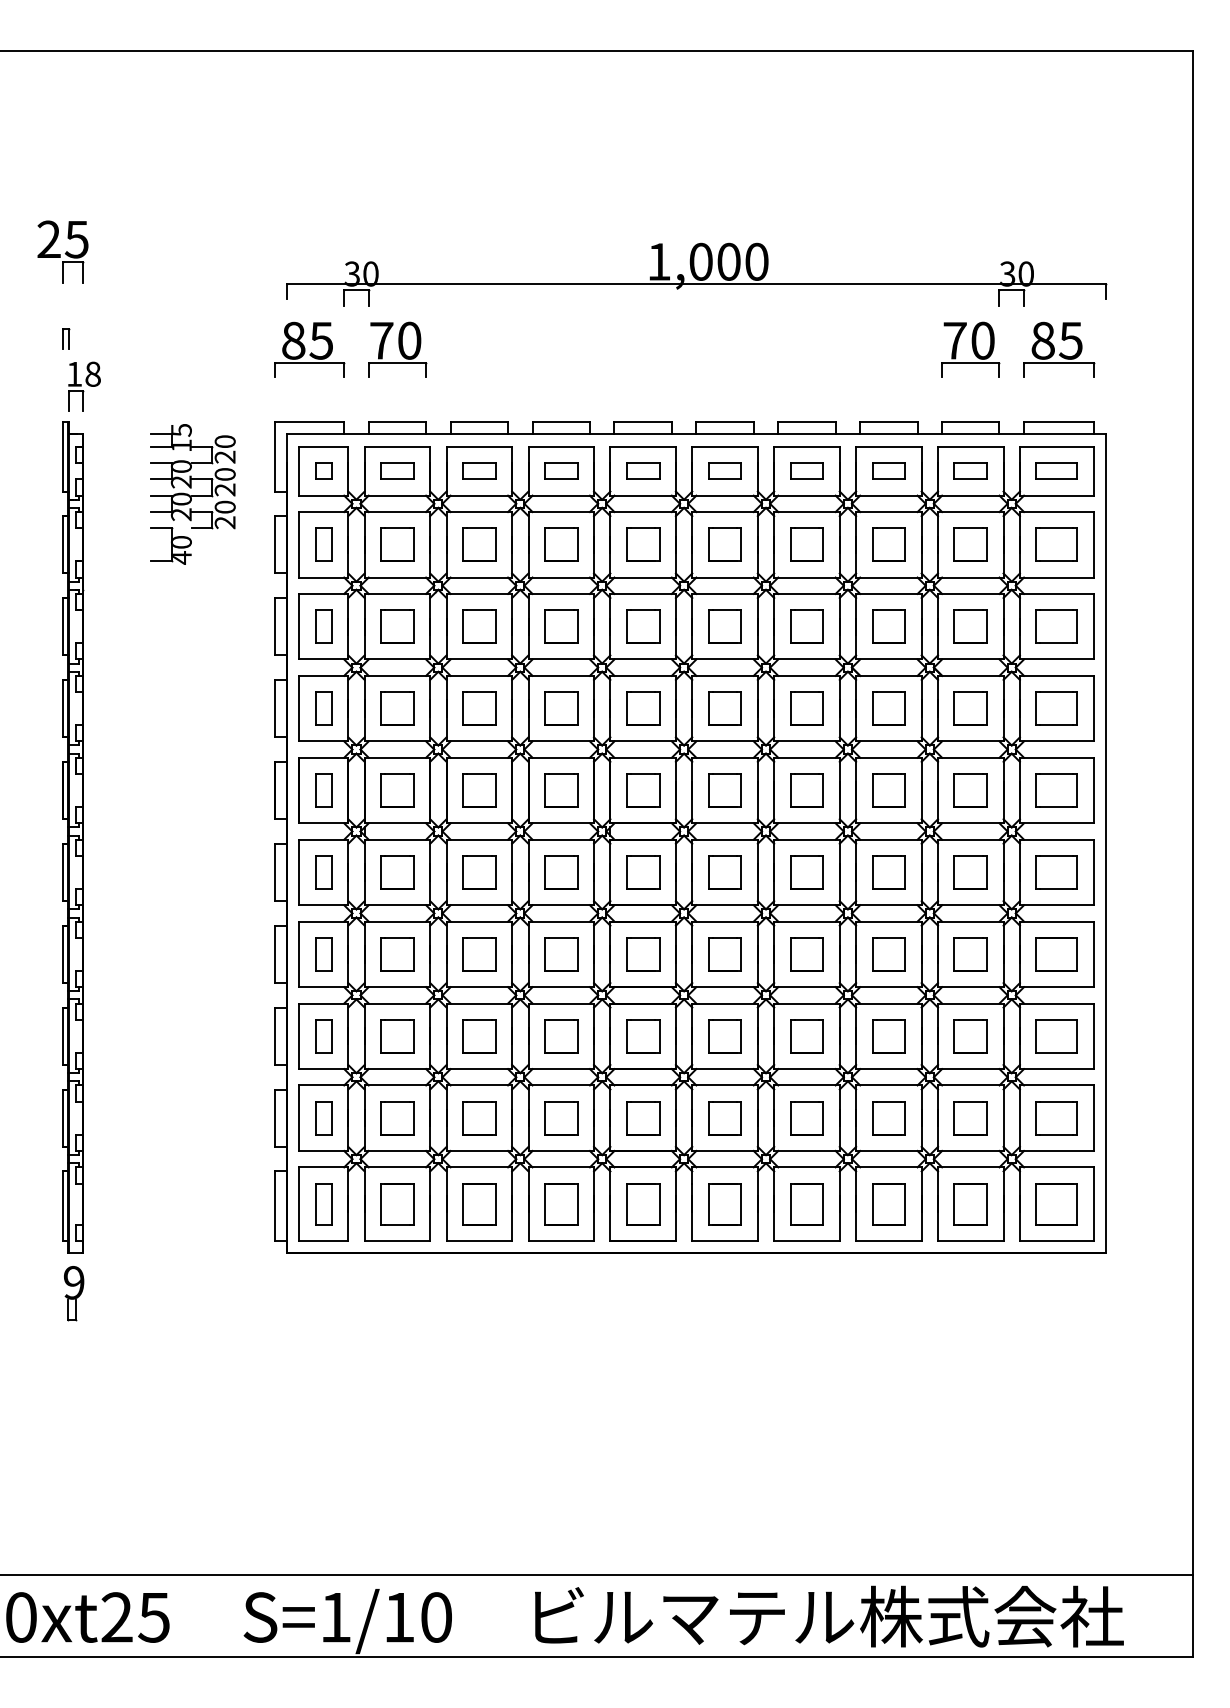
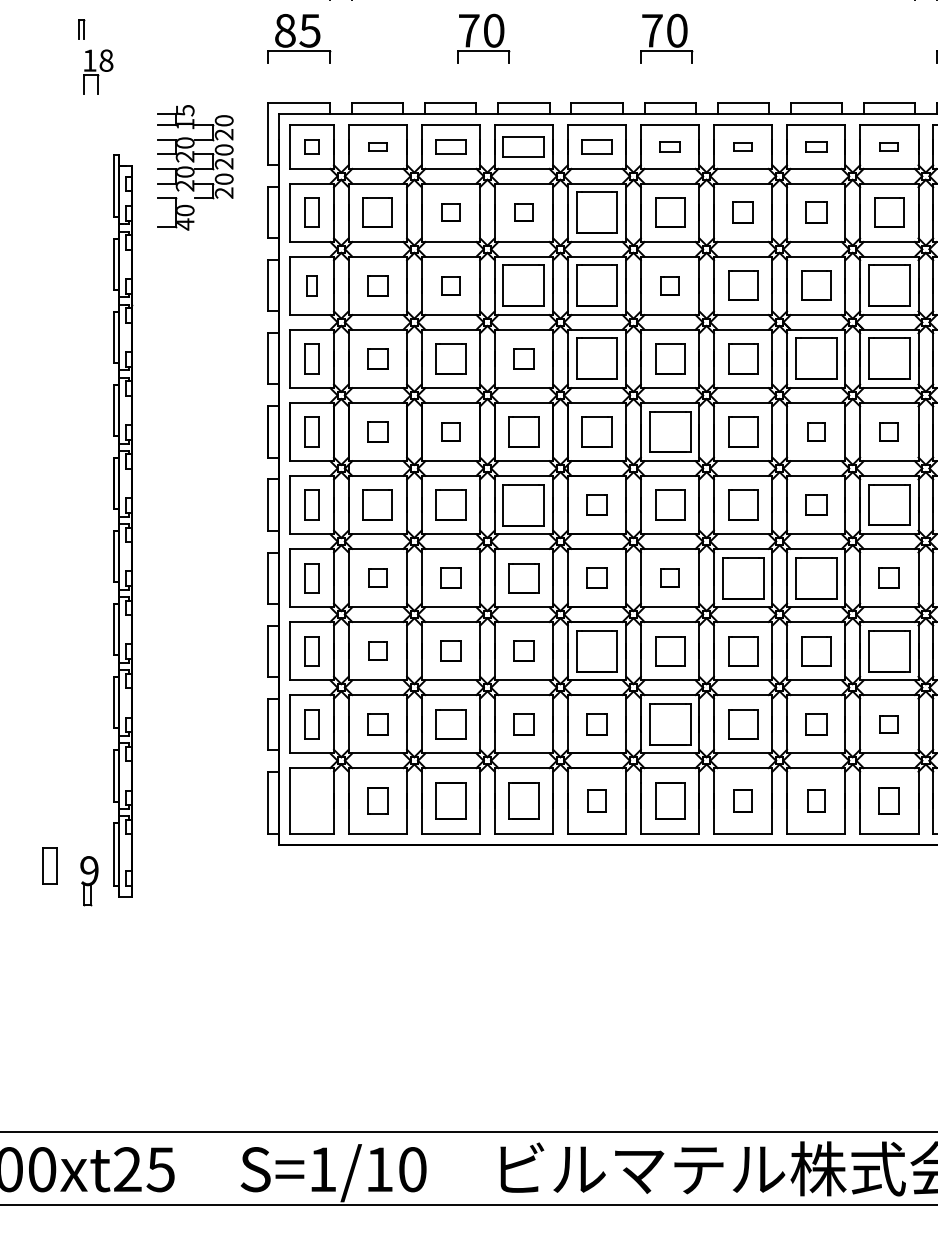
part: (397, 349) -> (483, 38), moved
part: (970, 349) -> (666, 38), moved
part: (397, 470) -> (377, 146), size x0.6
part: (561, 470) -> (524, 146), size x1.4
part: (724, 470) -> (669, 146), size x0.7
part: (806, 470) -> (742, 146), size x0.6
part: (888, 470) -> (815, 146), size x0.7
part: (970, 470) -> (889, 146), size x0.6
part: (479, 544) -> (451, 212), size x0.6
part: (561, 544) -> (524, 212), size x0.6
part: (643, 544) -> (597, 212), size x1.4
part: (806, 544) -> (742, 212), size x0.7
part: (888, 544) -> (815, 212), size x0.7
part: (323, 626) -> (311, 285), size x0.7
part: (397, 626) -> (377, 285), size x0.7
part: (479, 626) -> (451, 285), size x0.6
part: (561, 626) -> (524, 285), size x1.4
part: (643, 626) -> (597, 285), size x1.4
part: (724, 626) -> (669, 285), size x0.6
part: (970, 626) -> (889, 285), size x1.4
part: (397, 708) -> (377, 358), size x0.7
part: (561, 708) -> (524, 358), size x0.7
part: (643, 708) -> (597, 358), size x1.4
part: (888, 708) -> (815, 358), size x1.4
part: (970, 708) -> (889, 358), size x1.4
part: (397, 790) -> (377, 431), size x0.7
part: (479, 790) -> (451, 431), size x0.6
part: (724, 790) -> (669, 431), size x1.4
part: (888, 790) -> (815, 431), size x0.6
part: (970, 790) -> (889, 431), size x0.6
part: (73, 837) -> (123, 525), moved
part: (561, 872) -> (524, 505), size x1.4
part: (643, 872) -> (597, 505), size x0.7
part: (888, 872) -> (815, 505), size x0.7
part: (970, 872) -> (889, 505), size x1.4
part: (397, 954) -> (377, 578), size x0.6
part: (479, 954) -> (451, 578), size x0.7
part: (643, 954) -> (597, 578), size x0.7
part: (724, 954) -> (669, 578), size x0.6
part: (806, 954) -> (742, 578), size x1.4
part: (888, 954) -> (815, 578), size x1.4
part: (970, 954) -> (889, 578), size x0.7
part: (397, 1036) -> (377, 651), size x0.6
part: (479, 1036) -> (451, 651), size x0.7
part: (561, 1036) -> (524, 651), size x0.7
part: (643, 1036) -> (597, 651), size x1.4
part: (970, 1036) -> (889, 651), size x1.4
part: (397, 1118) -> (377, 724), size x0.7
part: (561, 1118) -> (524, 724), size x0.7
part: (643, 1118) -> (597, 724), size x0.7
part: (724, 1118) -> (669, 724), size x1.4
part: (888, 1118) -> (815, 724), size x0.7
part: (970, 1118) -> (889, 724), size x0.6
part: (323, 1204) -> (49, 866), moved
part: (397, 1204) -> (377, 801), size x0.7
part: (643, 1204) -> (597, 801), size x0.6
part: (806, 1204) -> (742, 801), size x0.6
part: (888, 1204) -> (815, 801), size x0.6
part: (970, 1204) -> (889, 801), size x0.7

